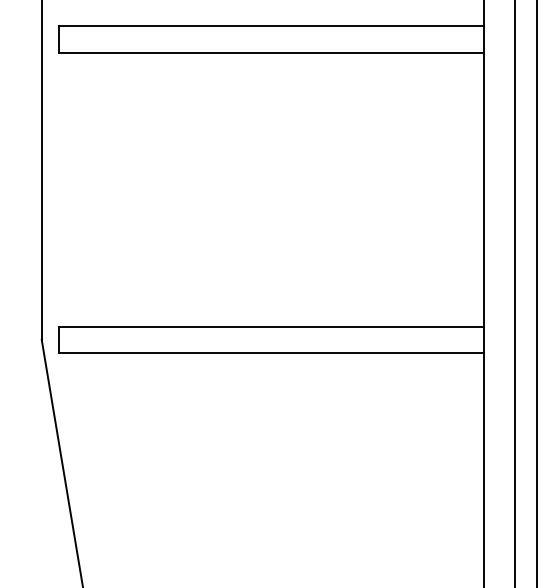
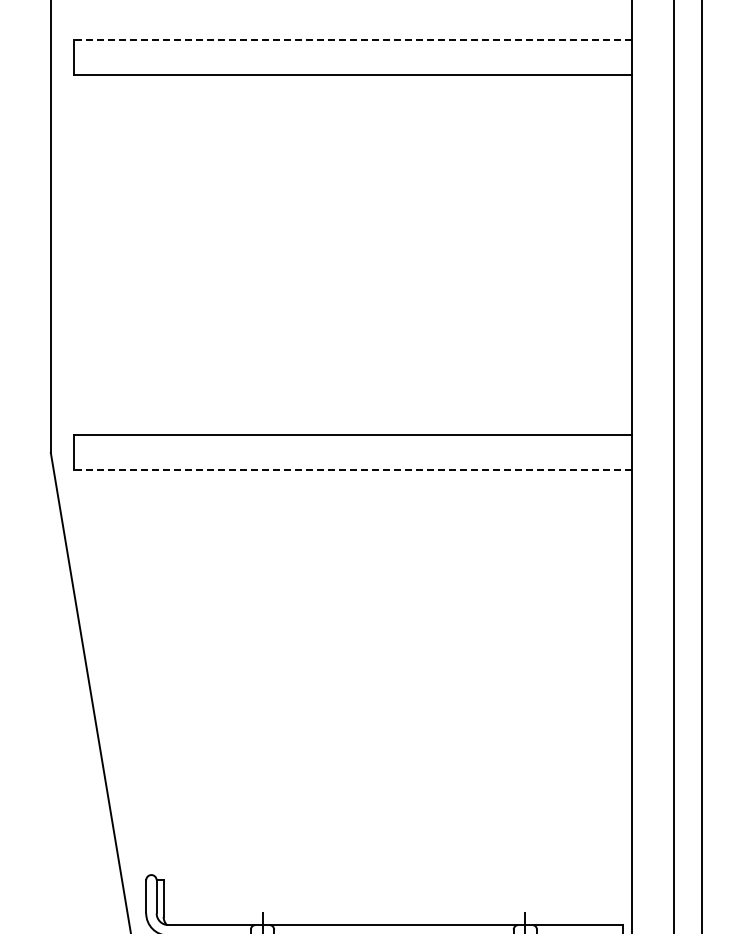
line: (270, 25) -> (352, 39), solid -> dashed
line: (270, 353) -> (352, 470), solid -> dashed

